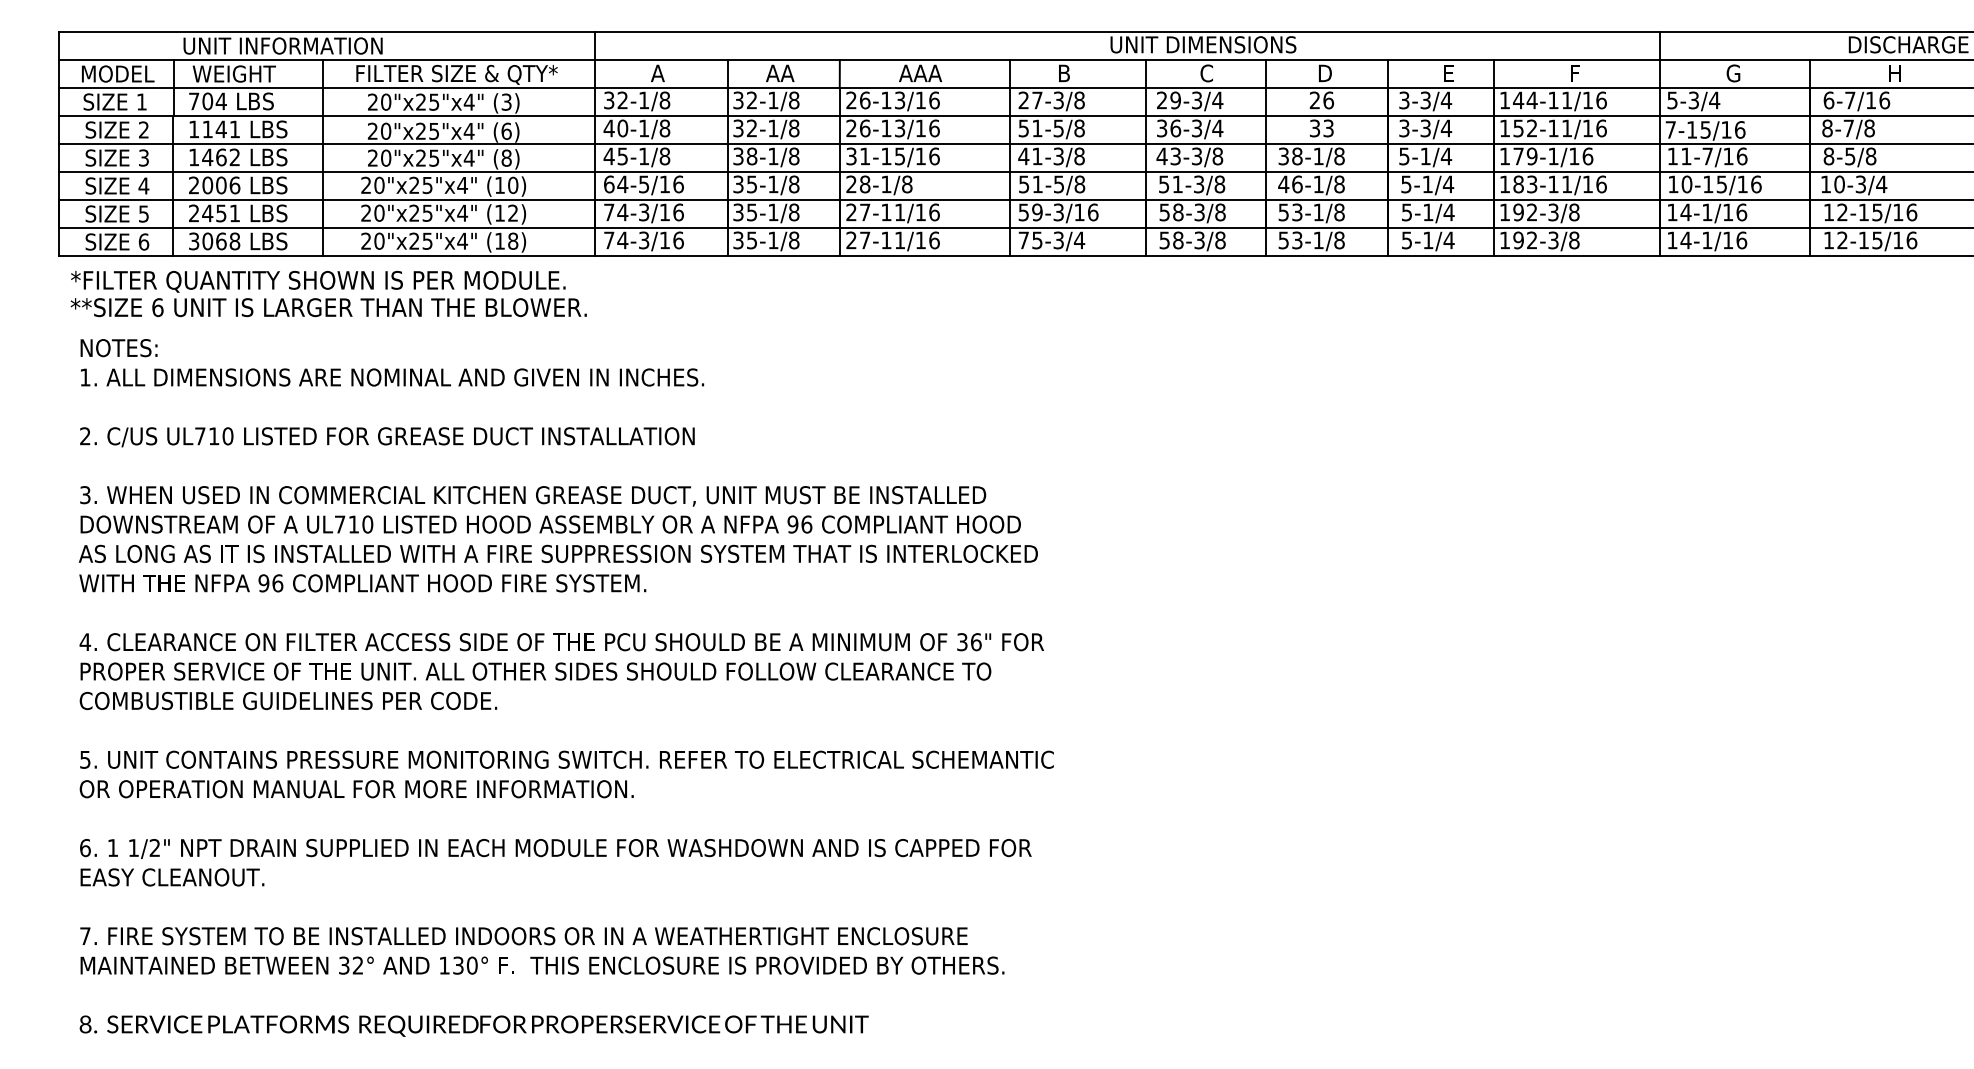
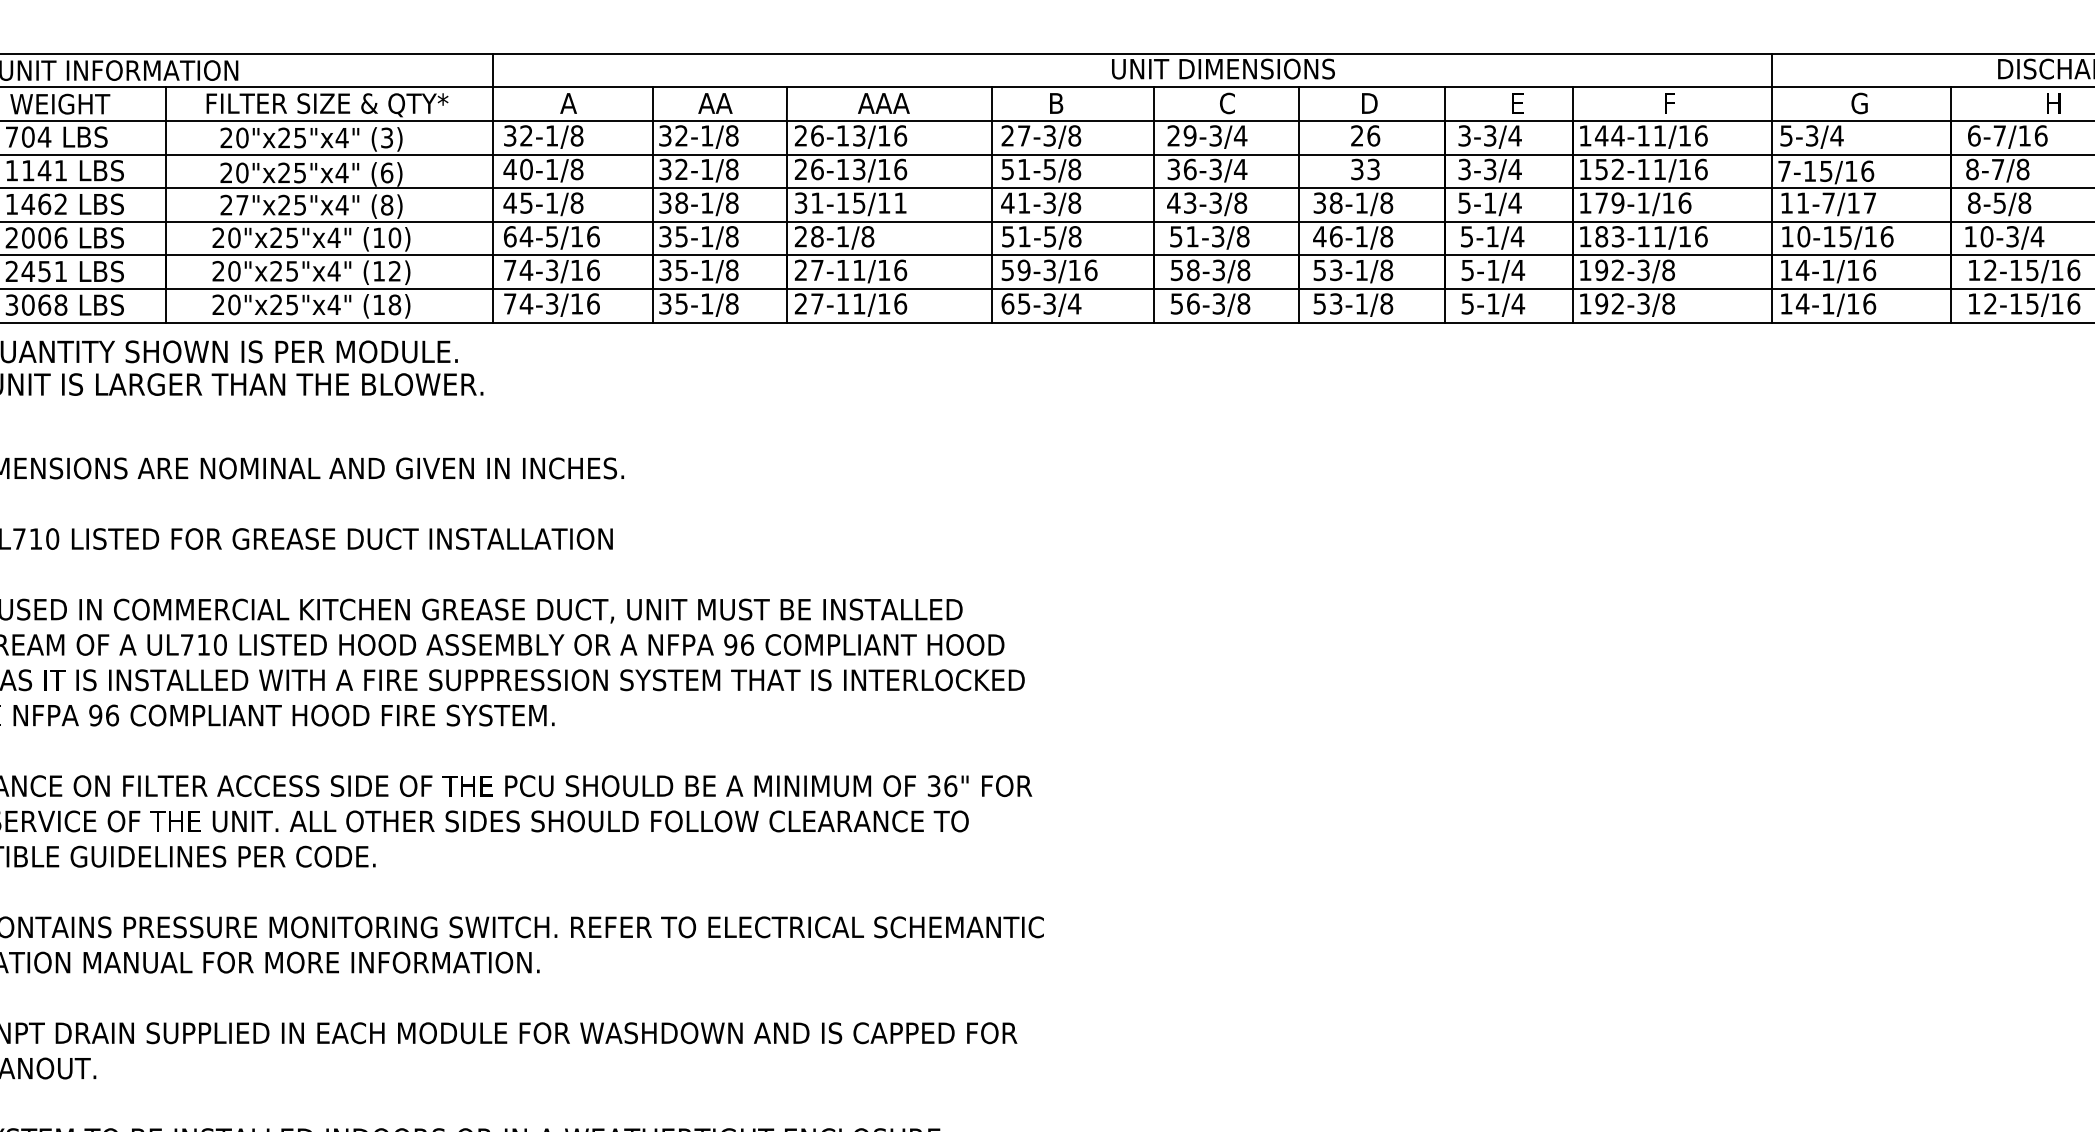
text: (934, 156) -> (900, 203), 31-15/16 -> 31-15/11
text: (1741, 156) -> (1869, 203), 11-7/16 -> 11-7/17
text: (386, 157) -> (242, 204), 20"x25"x4" -> 27"x25"x4"
text: (1023, 240) -> (1007, 304), 75-3/4 -> 65-3/4
text: (1178, 240) -> (1193, 304), 58-3/8 -> 56-3/8

